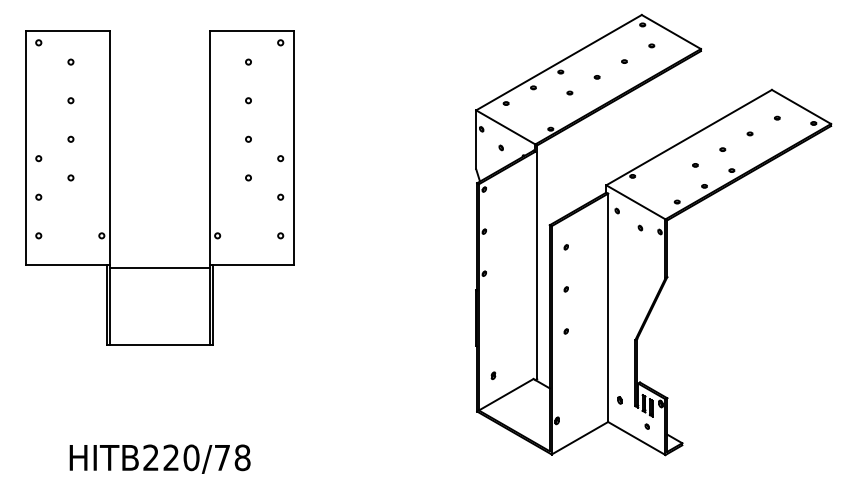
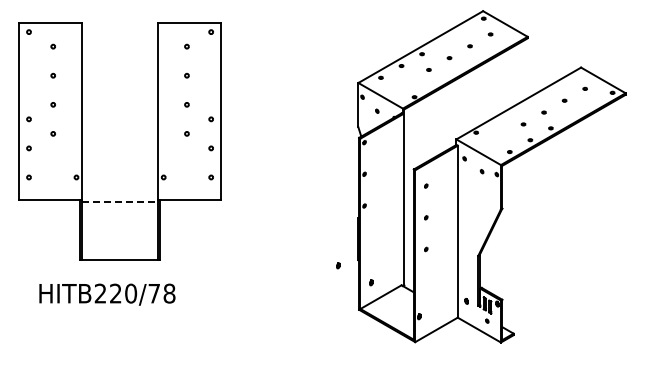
line: (160, 267) -> (120, 201), solid -> dashed
part: (449, 352) -> (338, 265), added
text: (160, 458) -> (107, 294), moved

